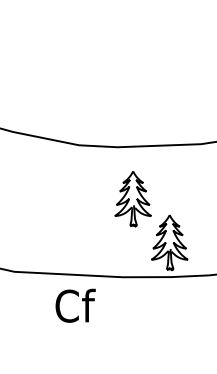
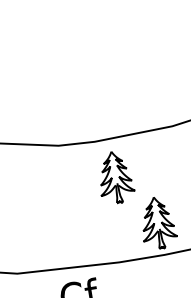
part: (132, 199) -> (115, 178), moved

